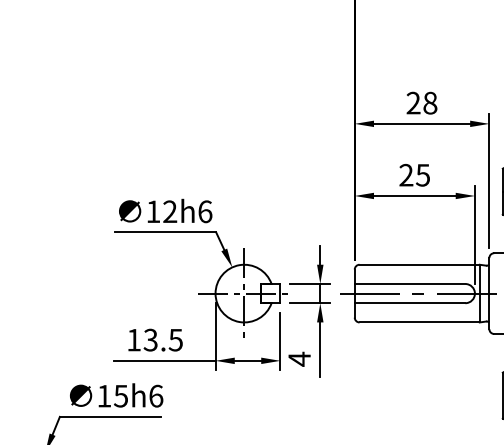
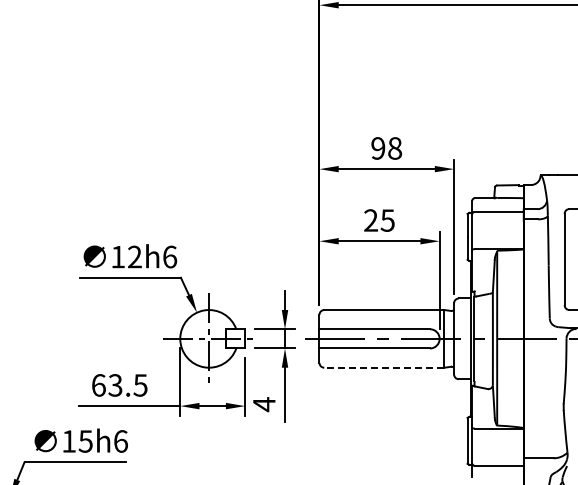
text: (413, 103) -> (378, 148), 28 -> 98
line: (418, 322) -> (383, 367), solid -> dashed
text: (133, 340) -> (98, 385), 13.5 -> 63.5

